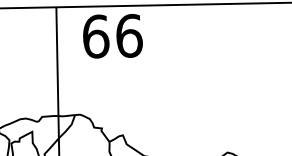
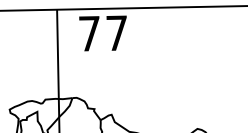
text: (112, 36) -> (103, 33), 66 -> 77

